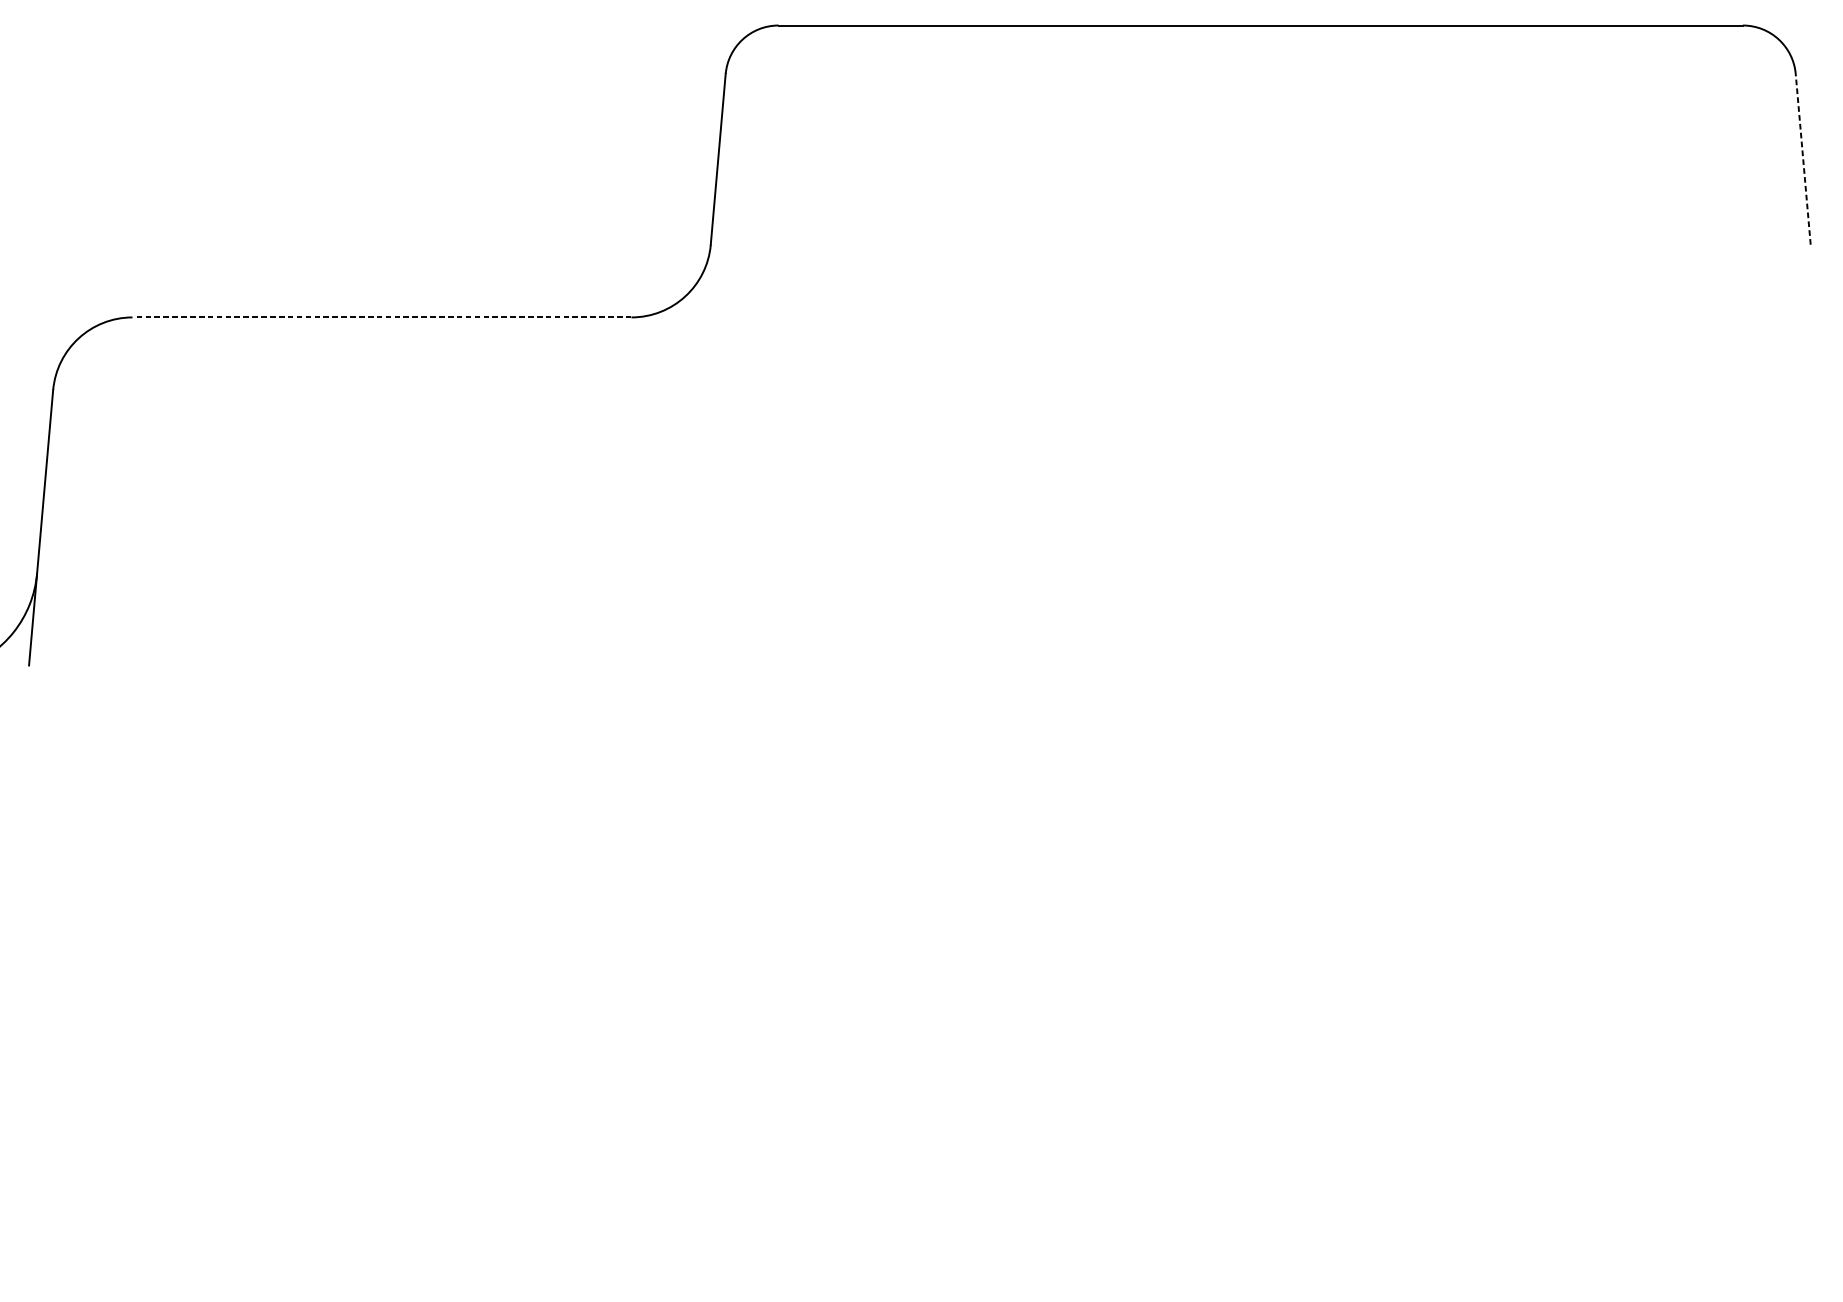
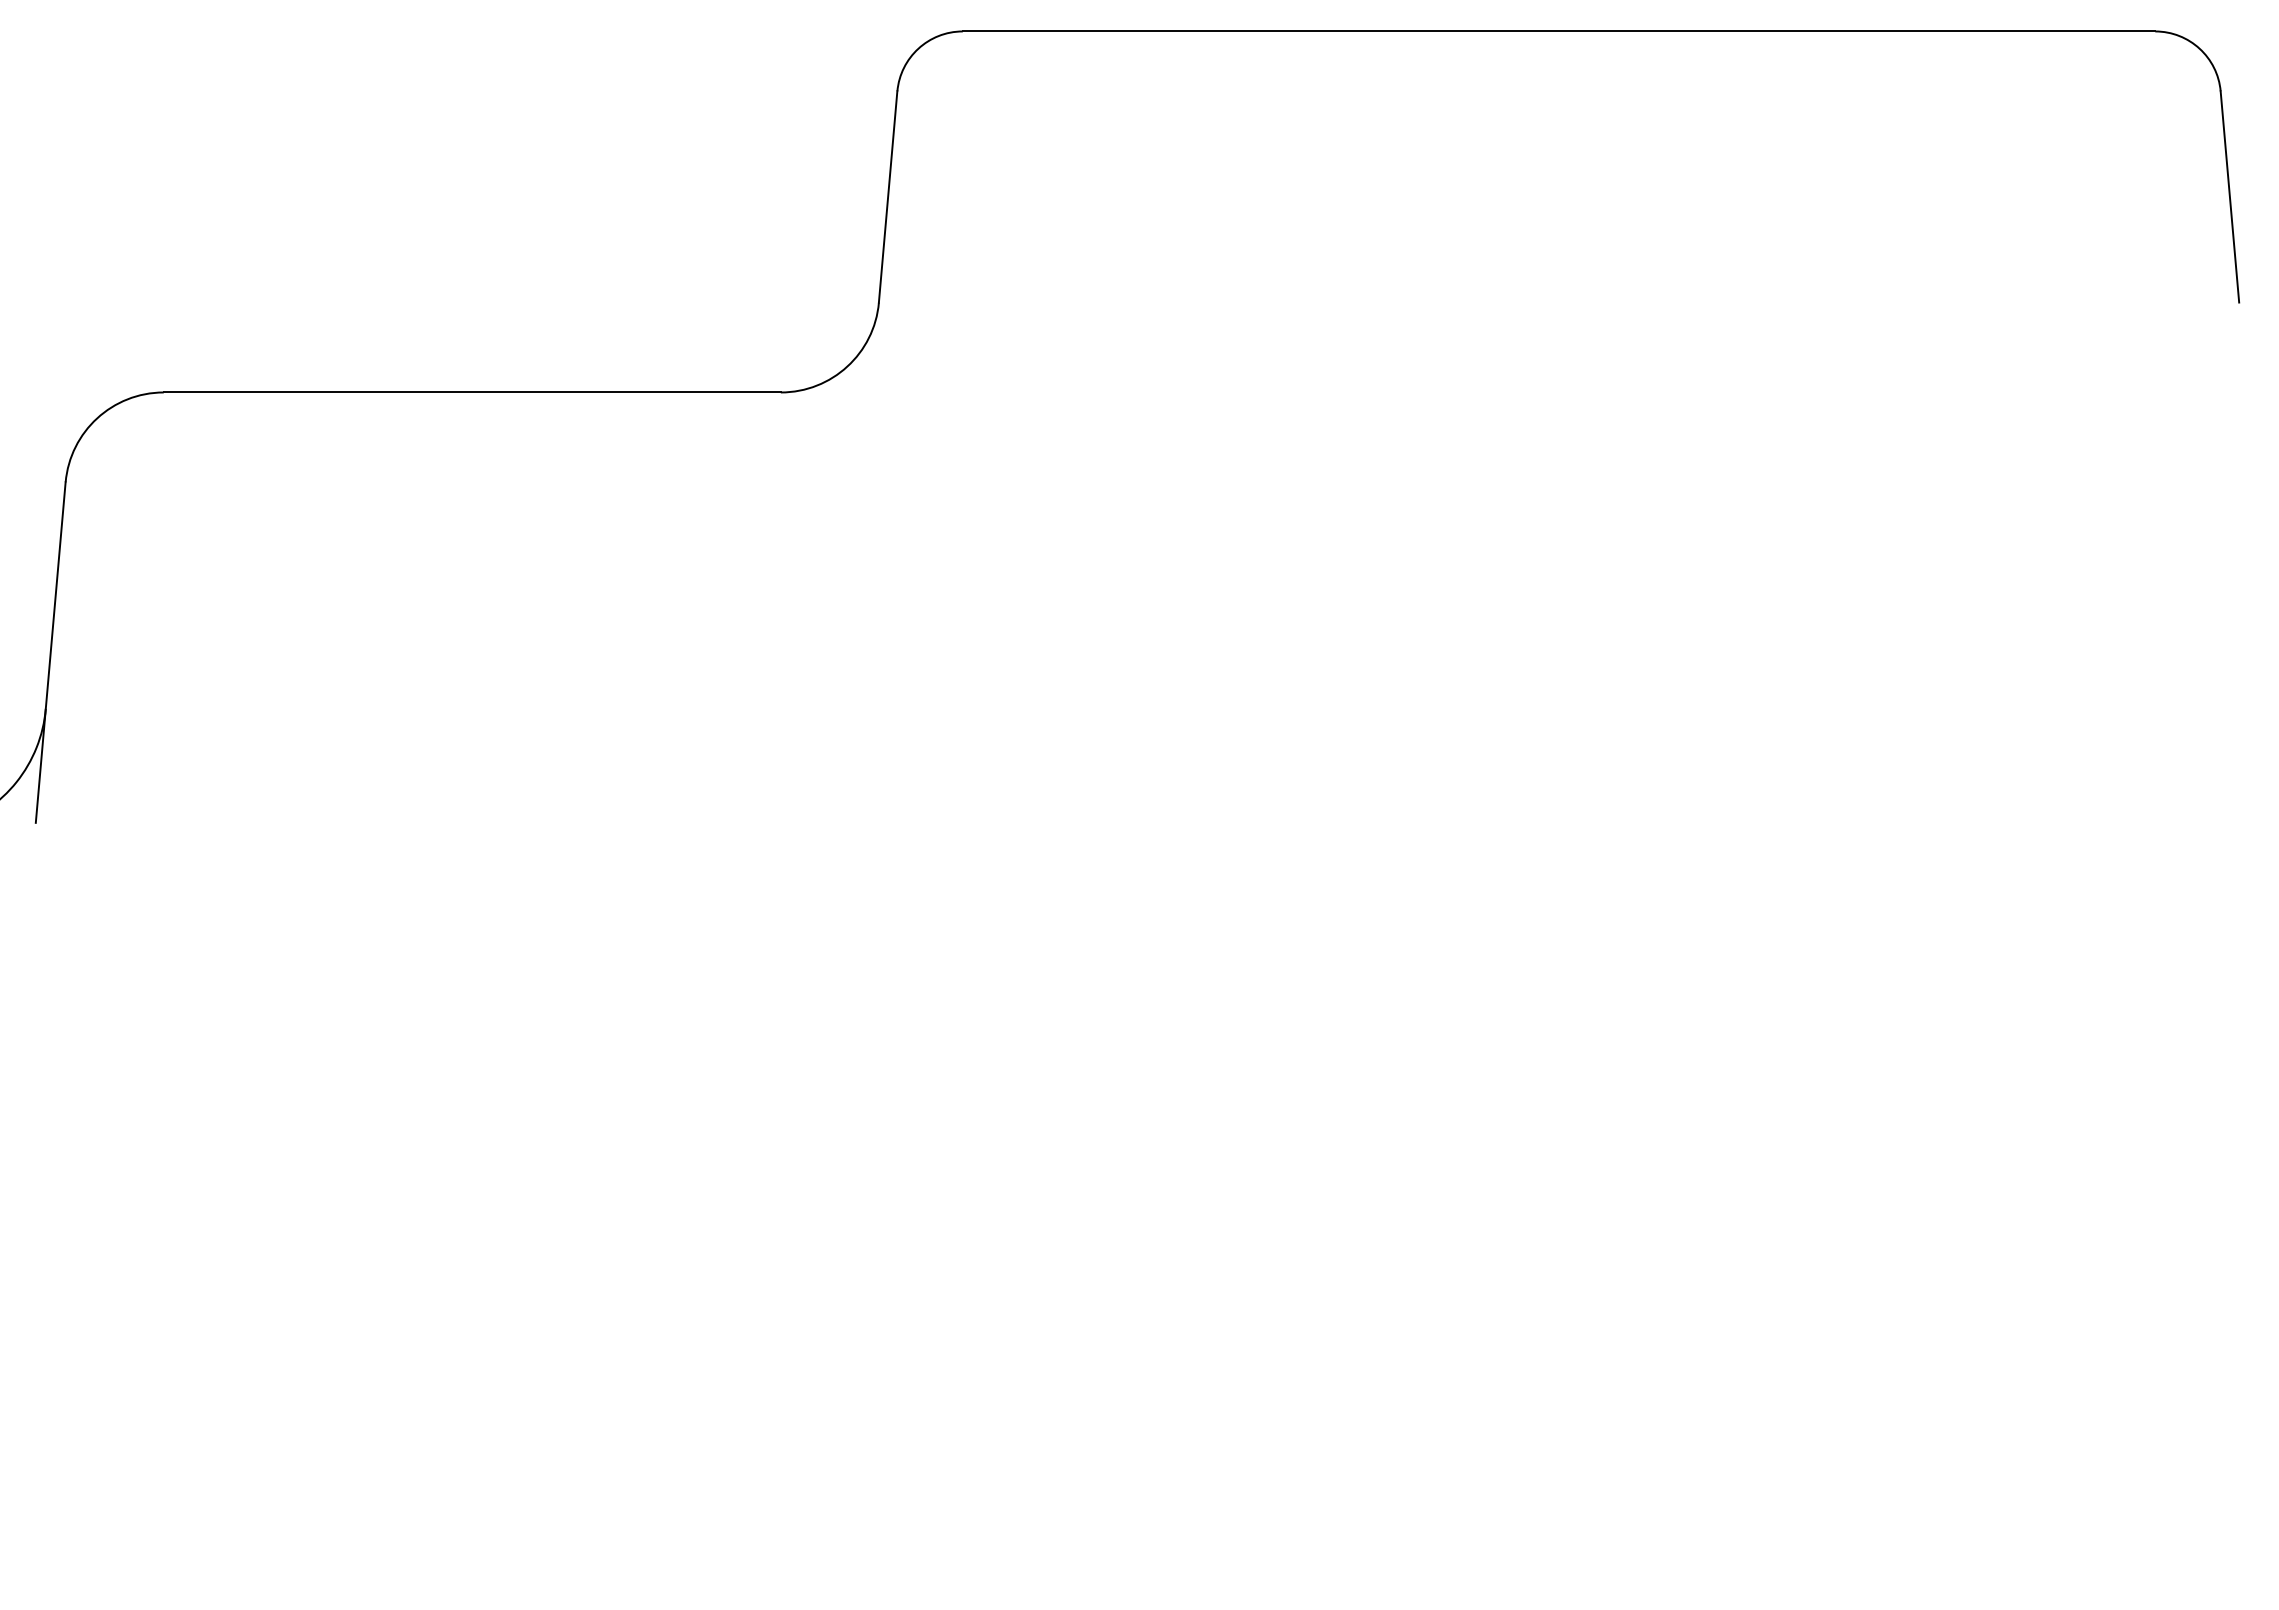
line: (1802, 158) -> (2229, 196), dashed -> solid
line: (382, 317) -> (472, 392), dashed -> solid

